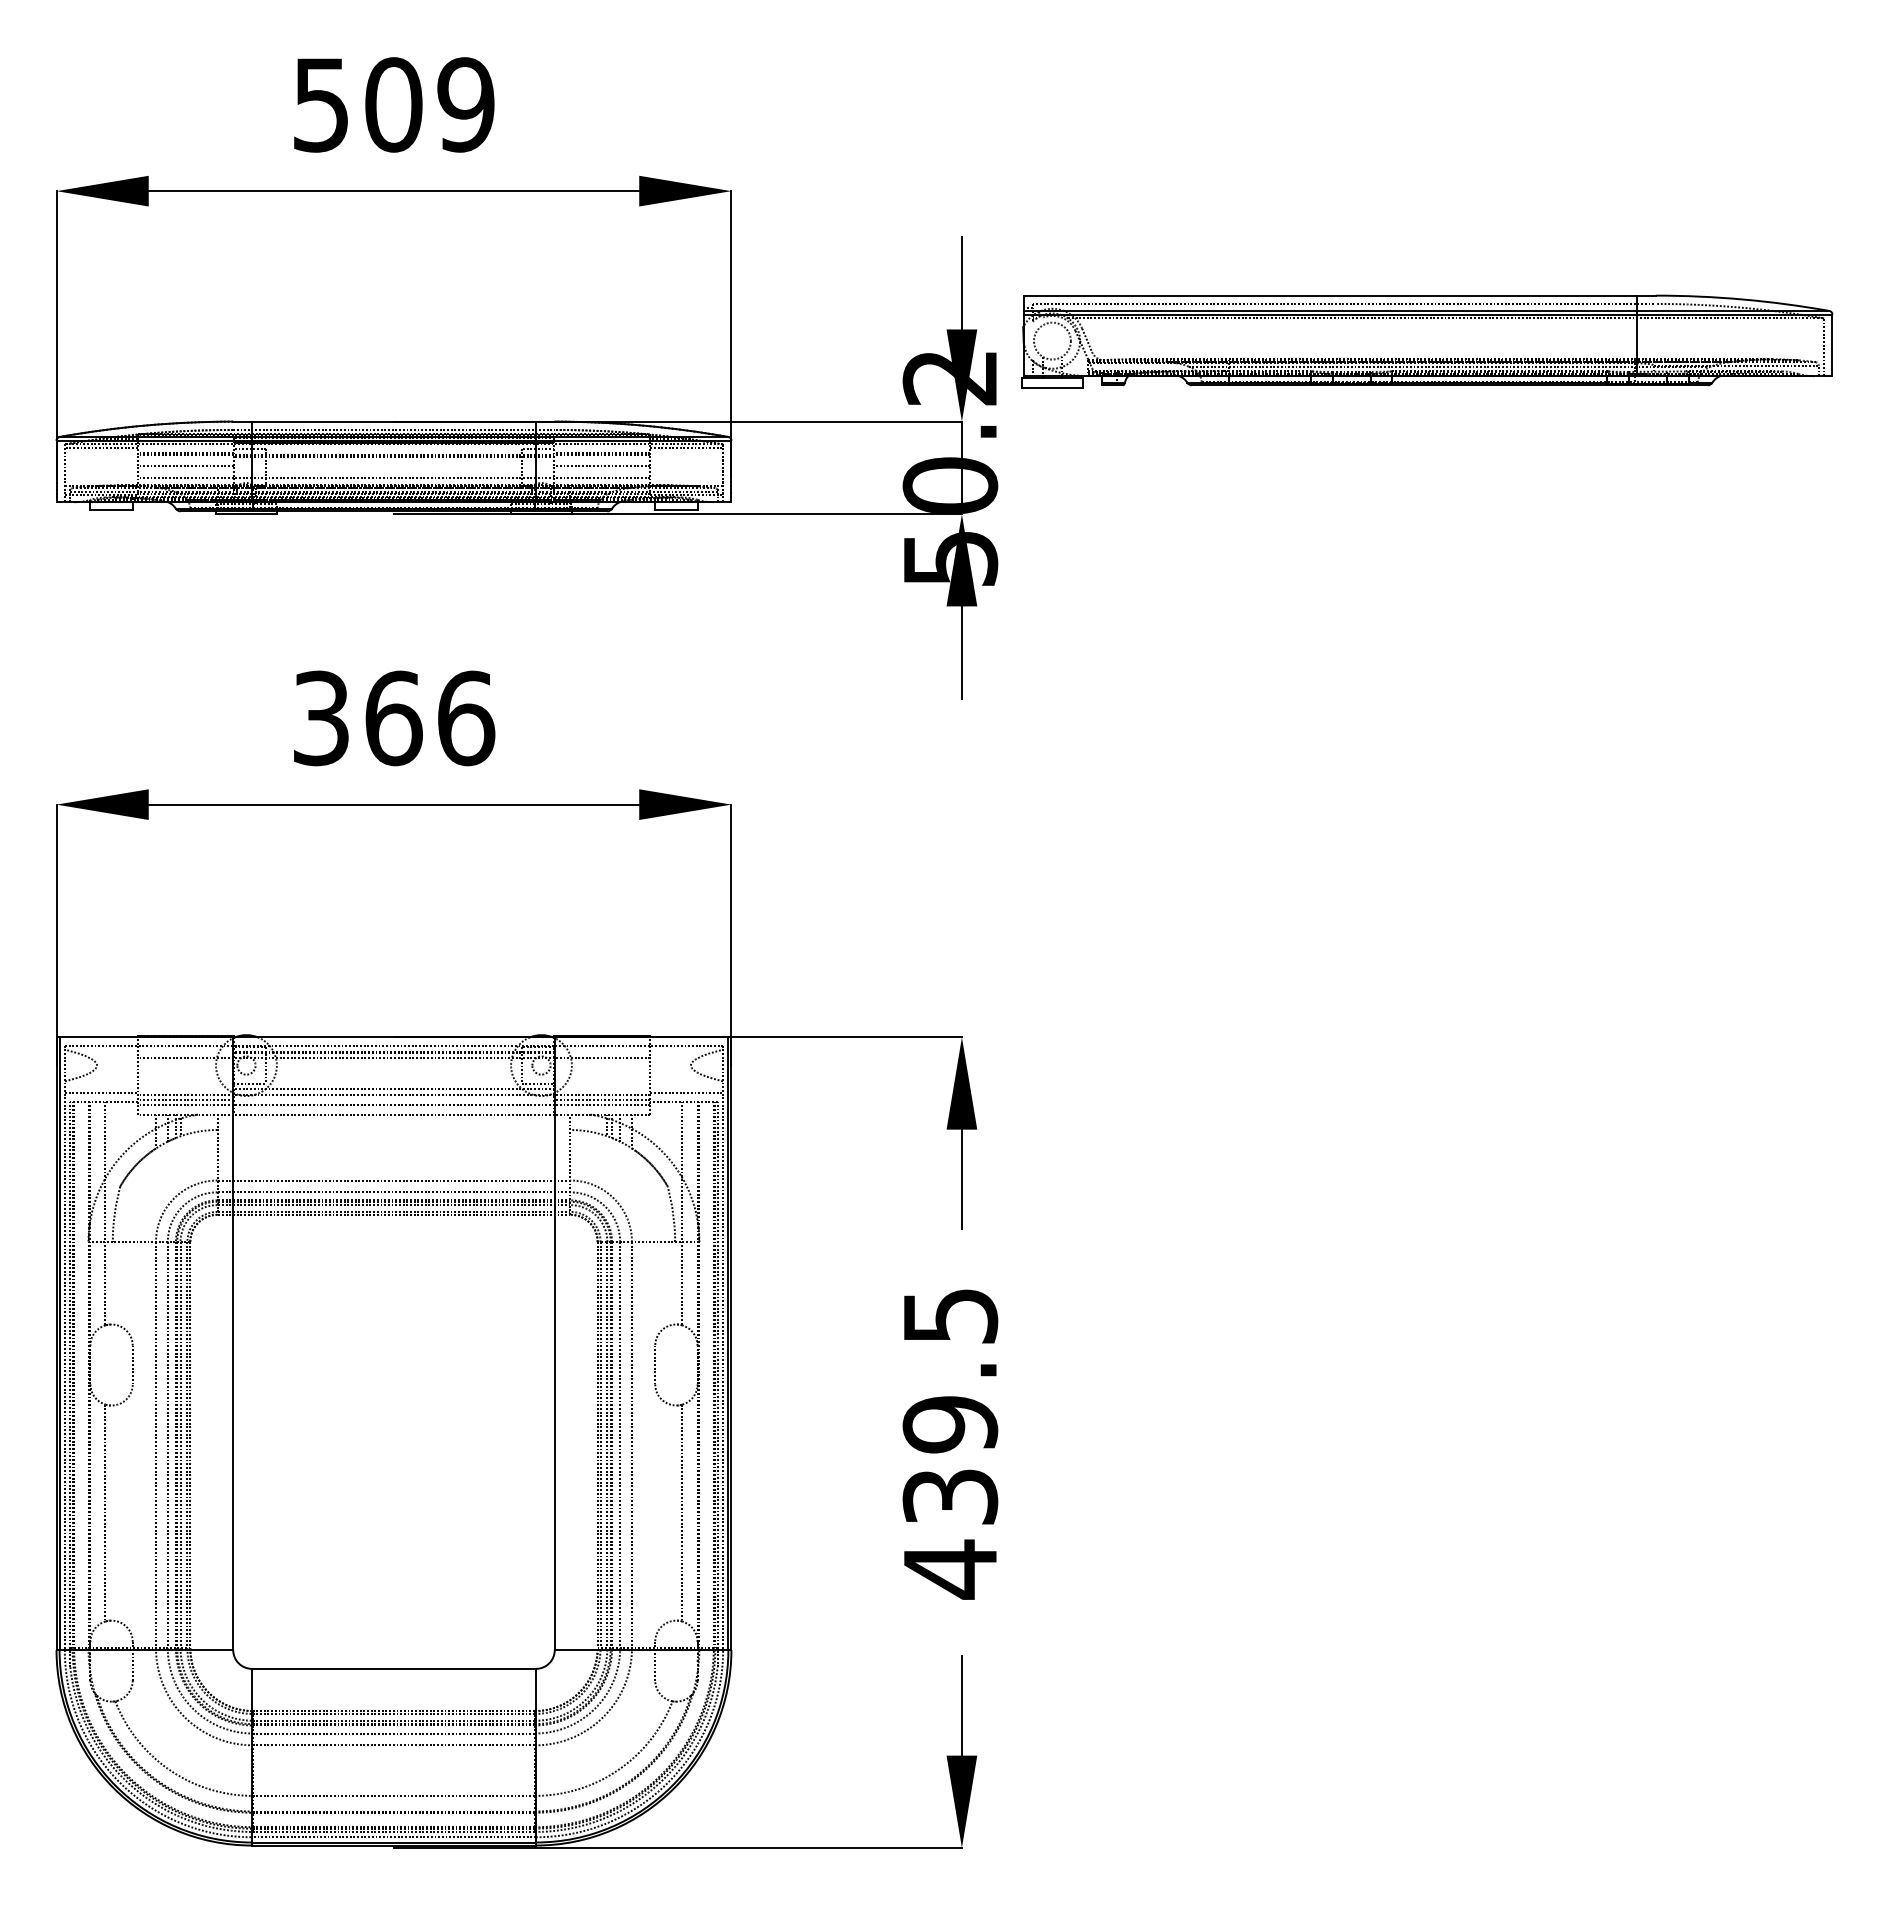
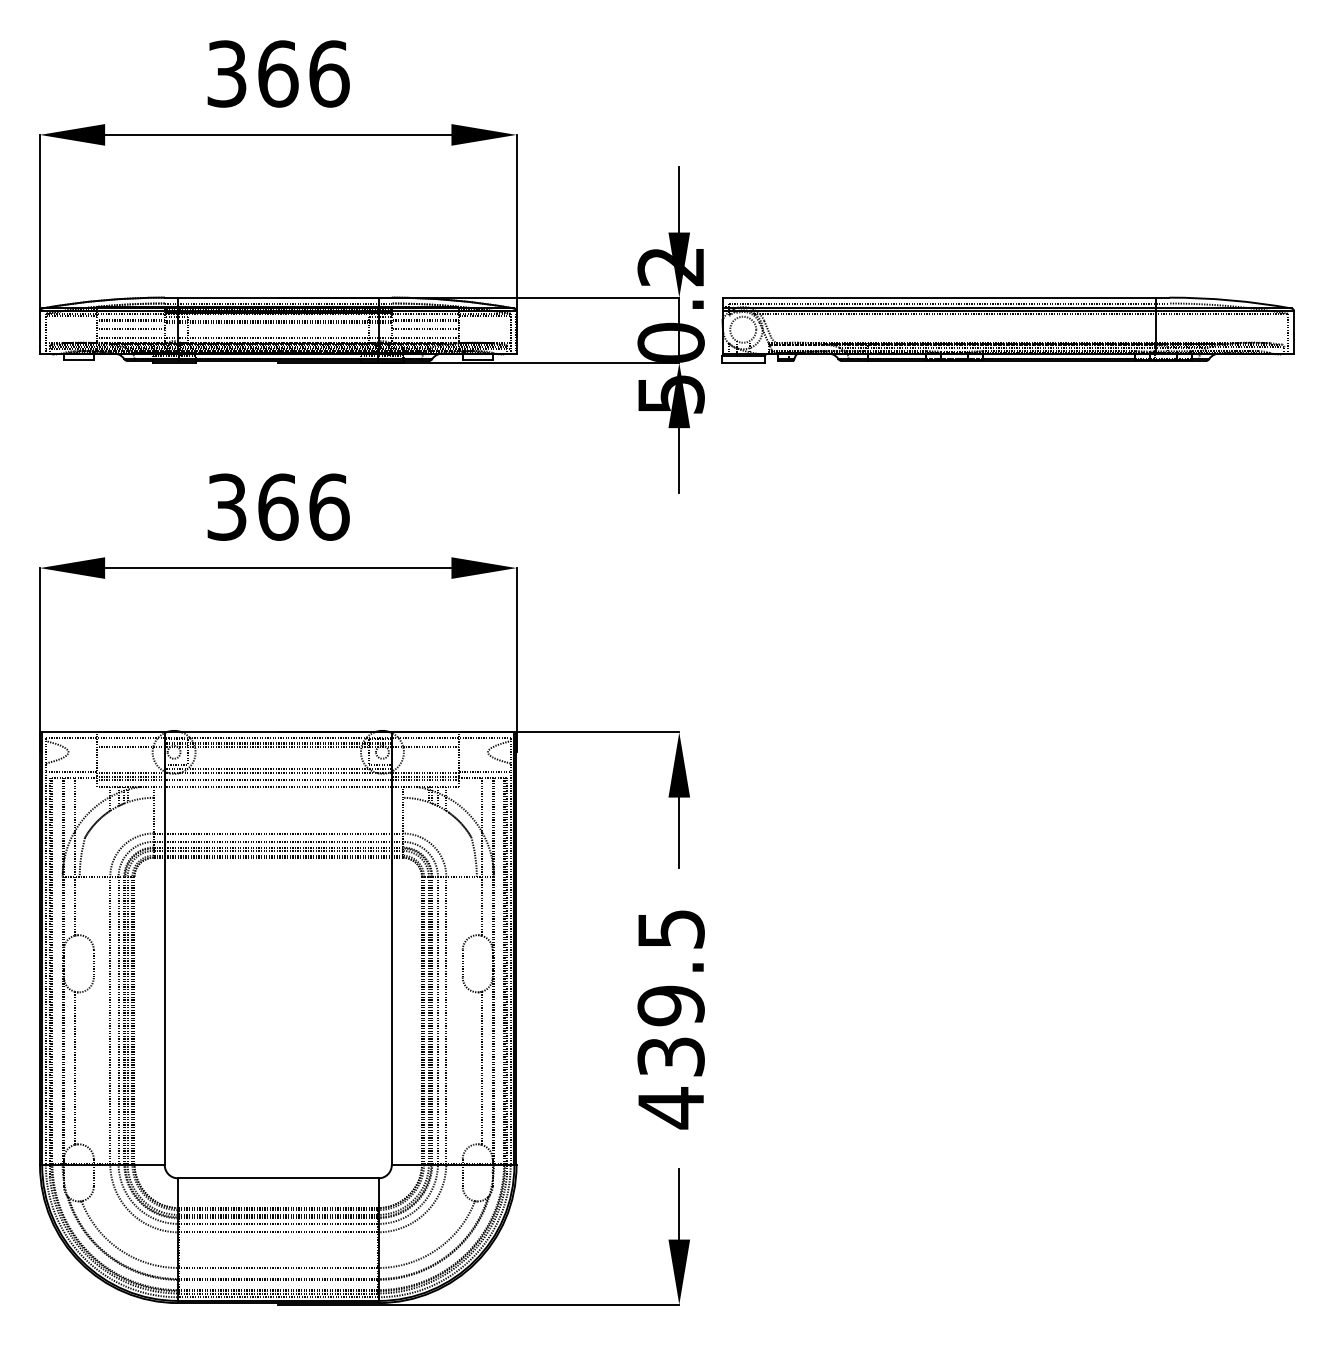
text: (394, 104) -> (278, 73), 509 -> 366
part: (1427, 341) -> (1008, 330), moved

